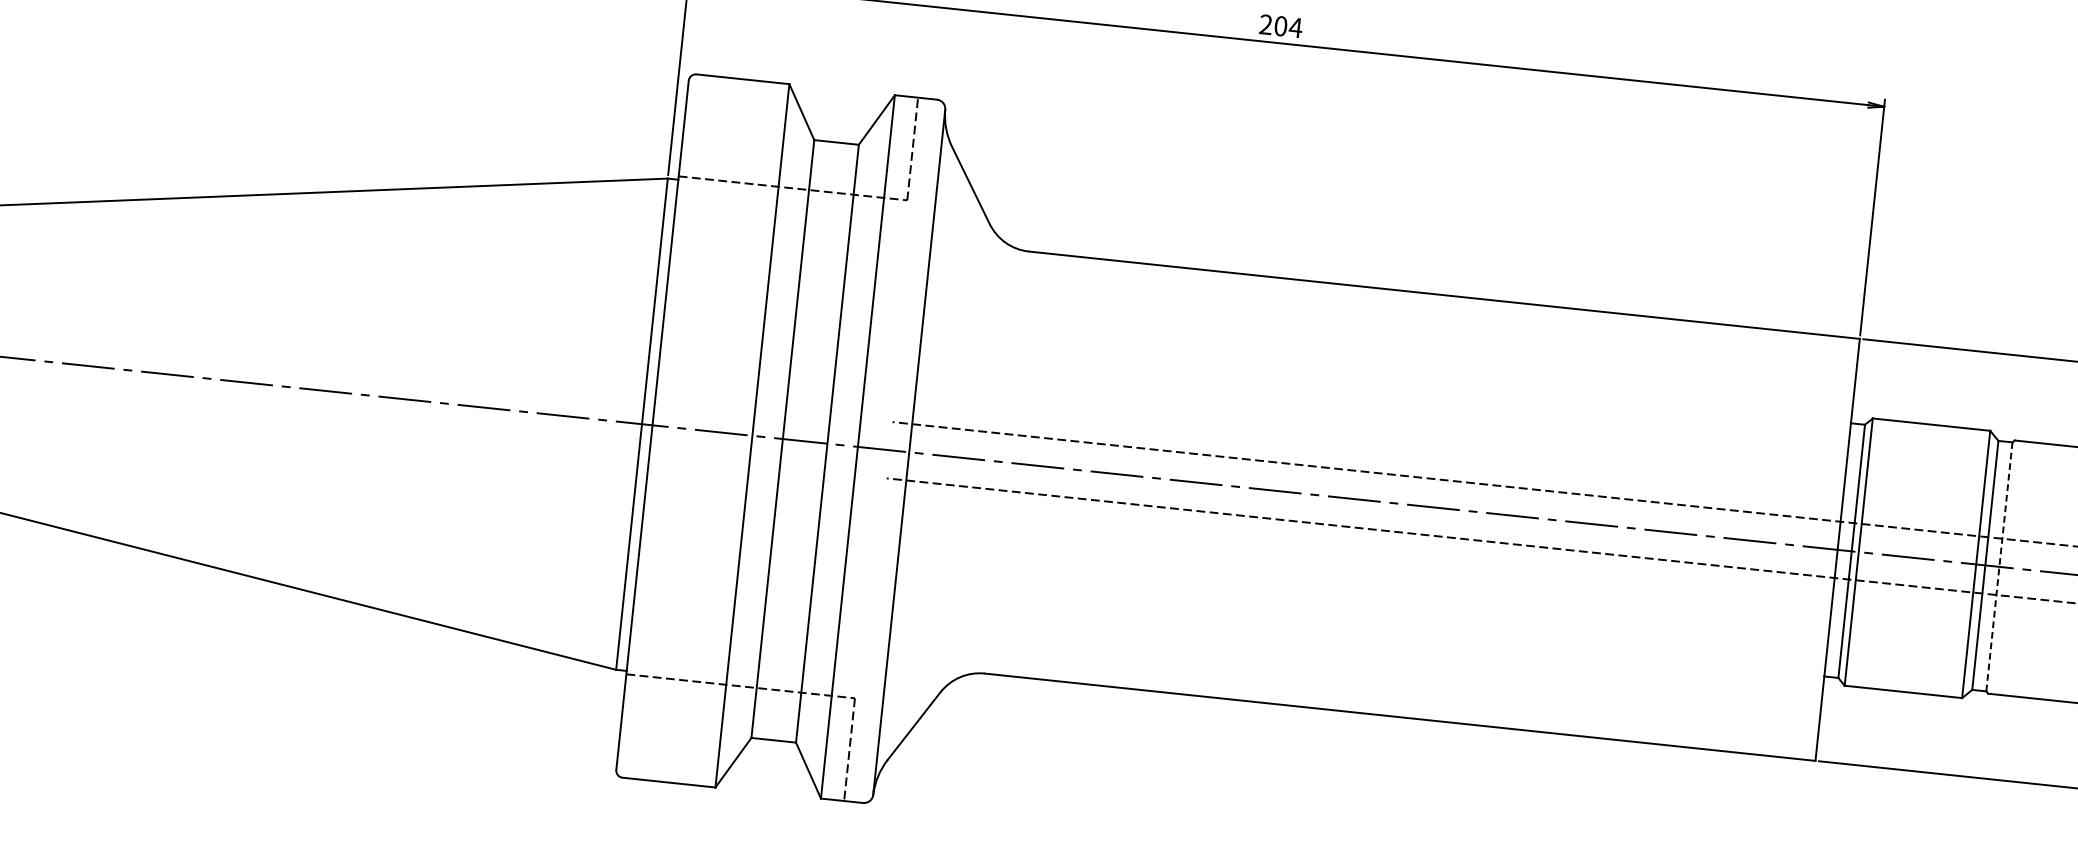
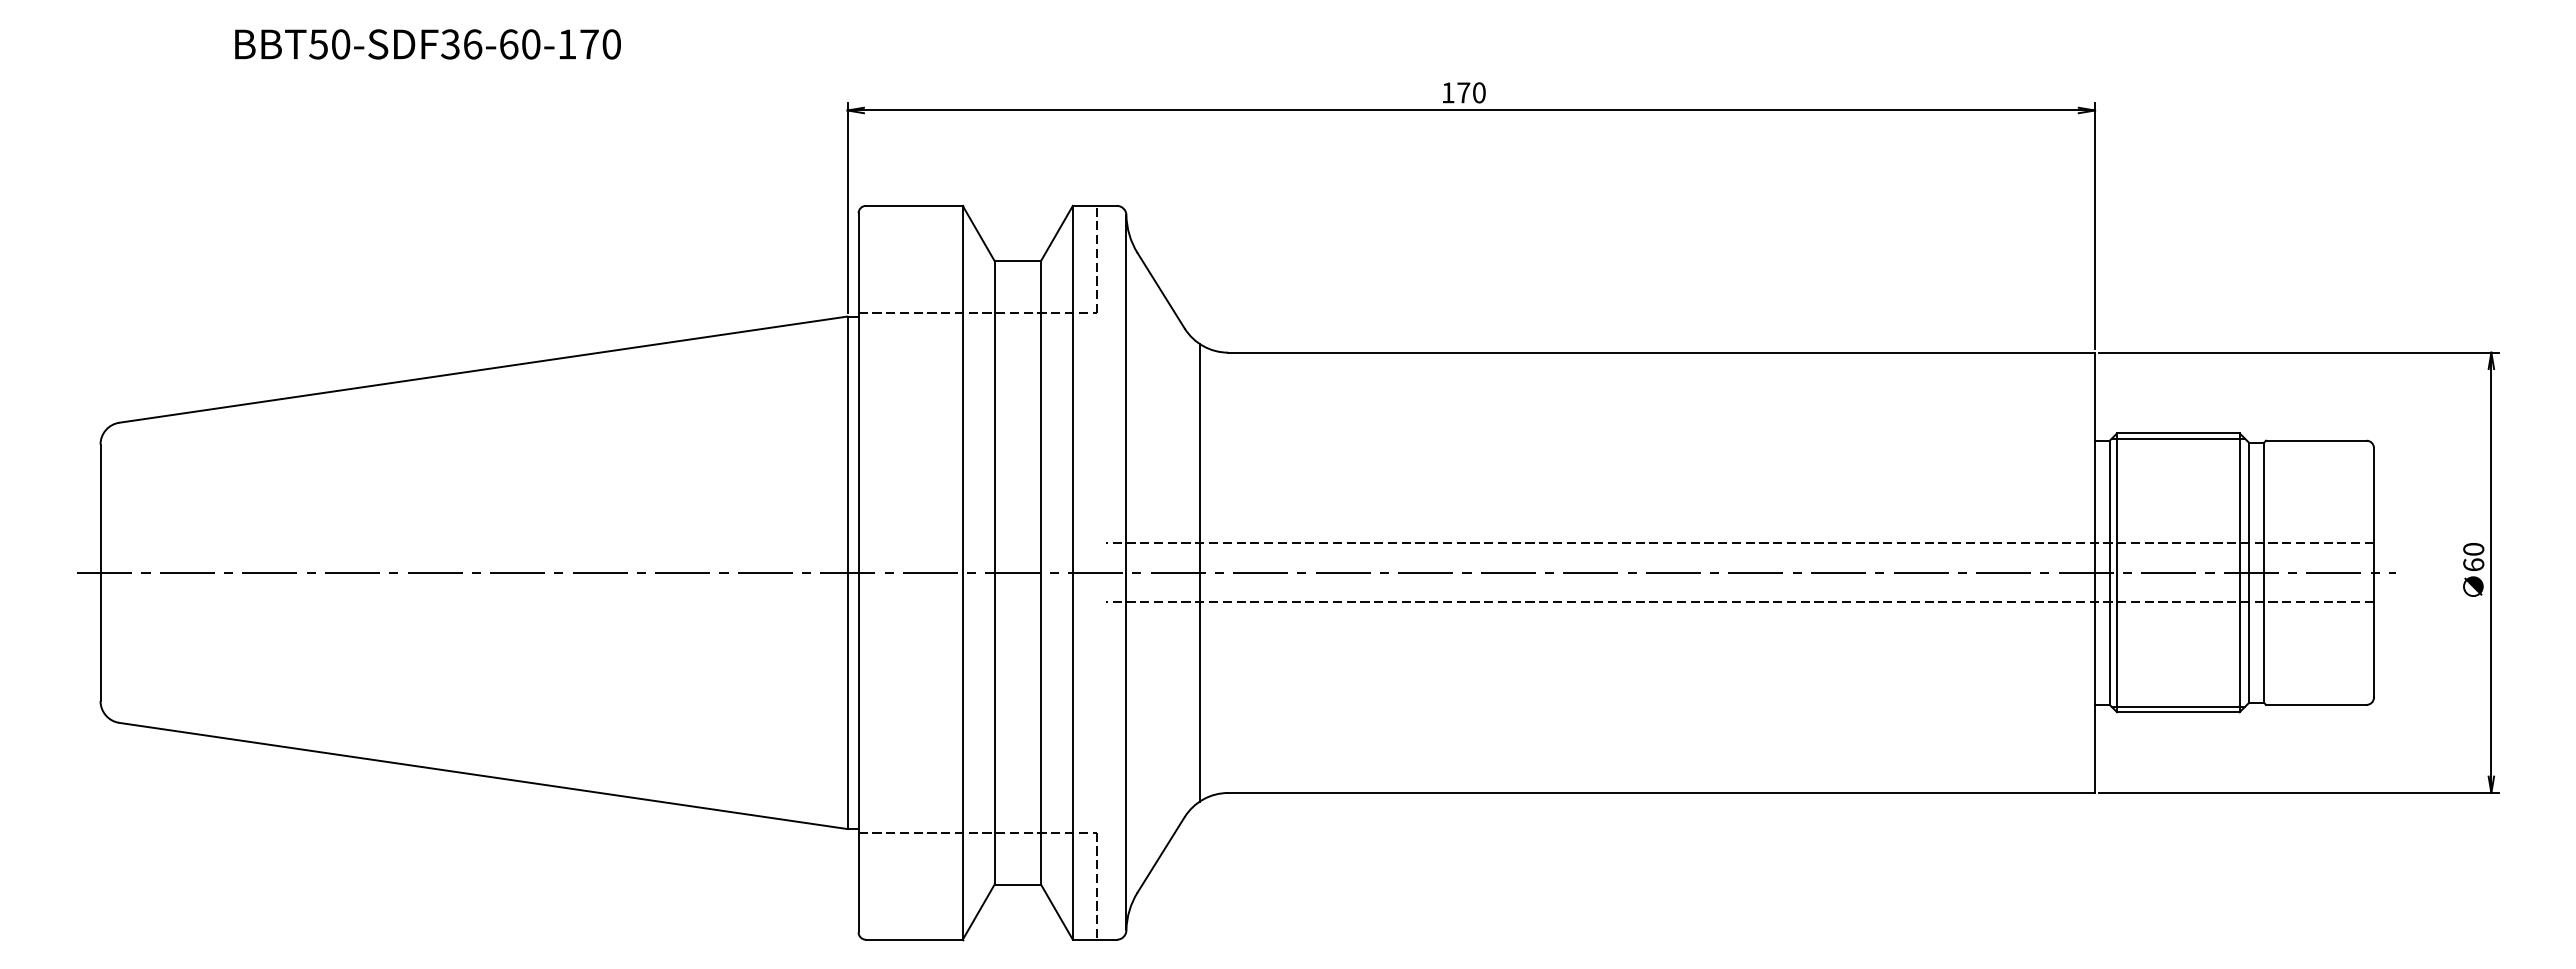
text: (1280, 25) -> (1463, 92), 204 -> 170
line: (1931, 429) -> (2178, 438), added
line: (979, 459) -> (1199, 572), added
line: (1999, 566) -> (2263, 572), dashed -> solid
line: (1904, 686) -> (2178, 706), added

